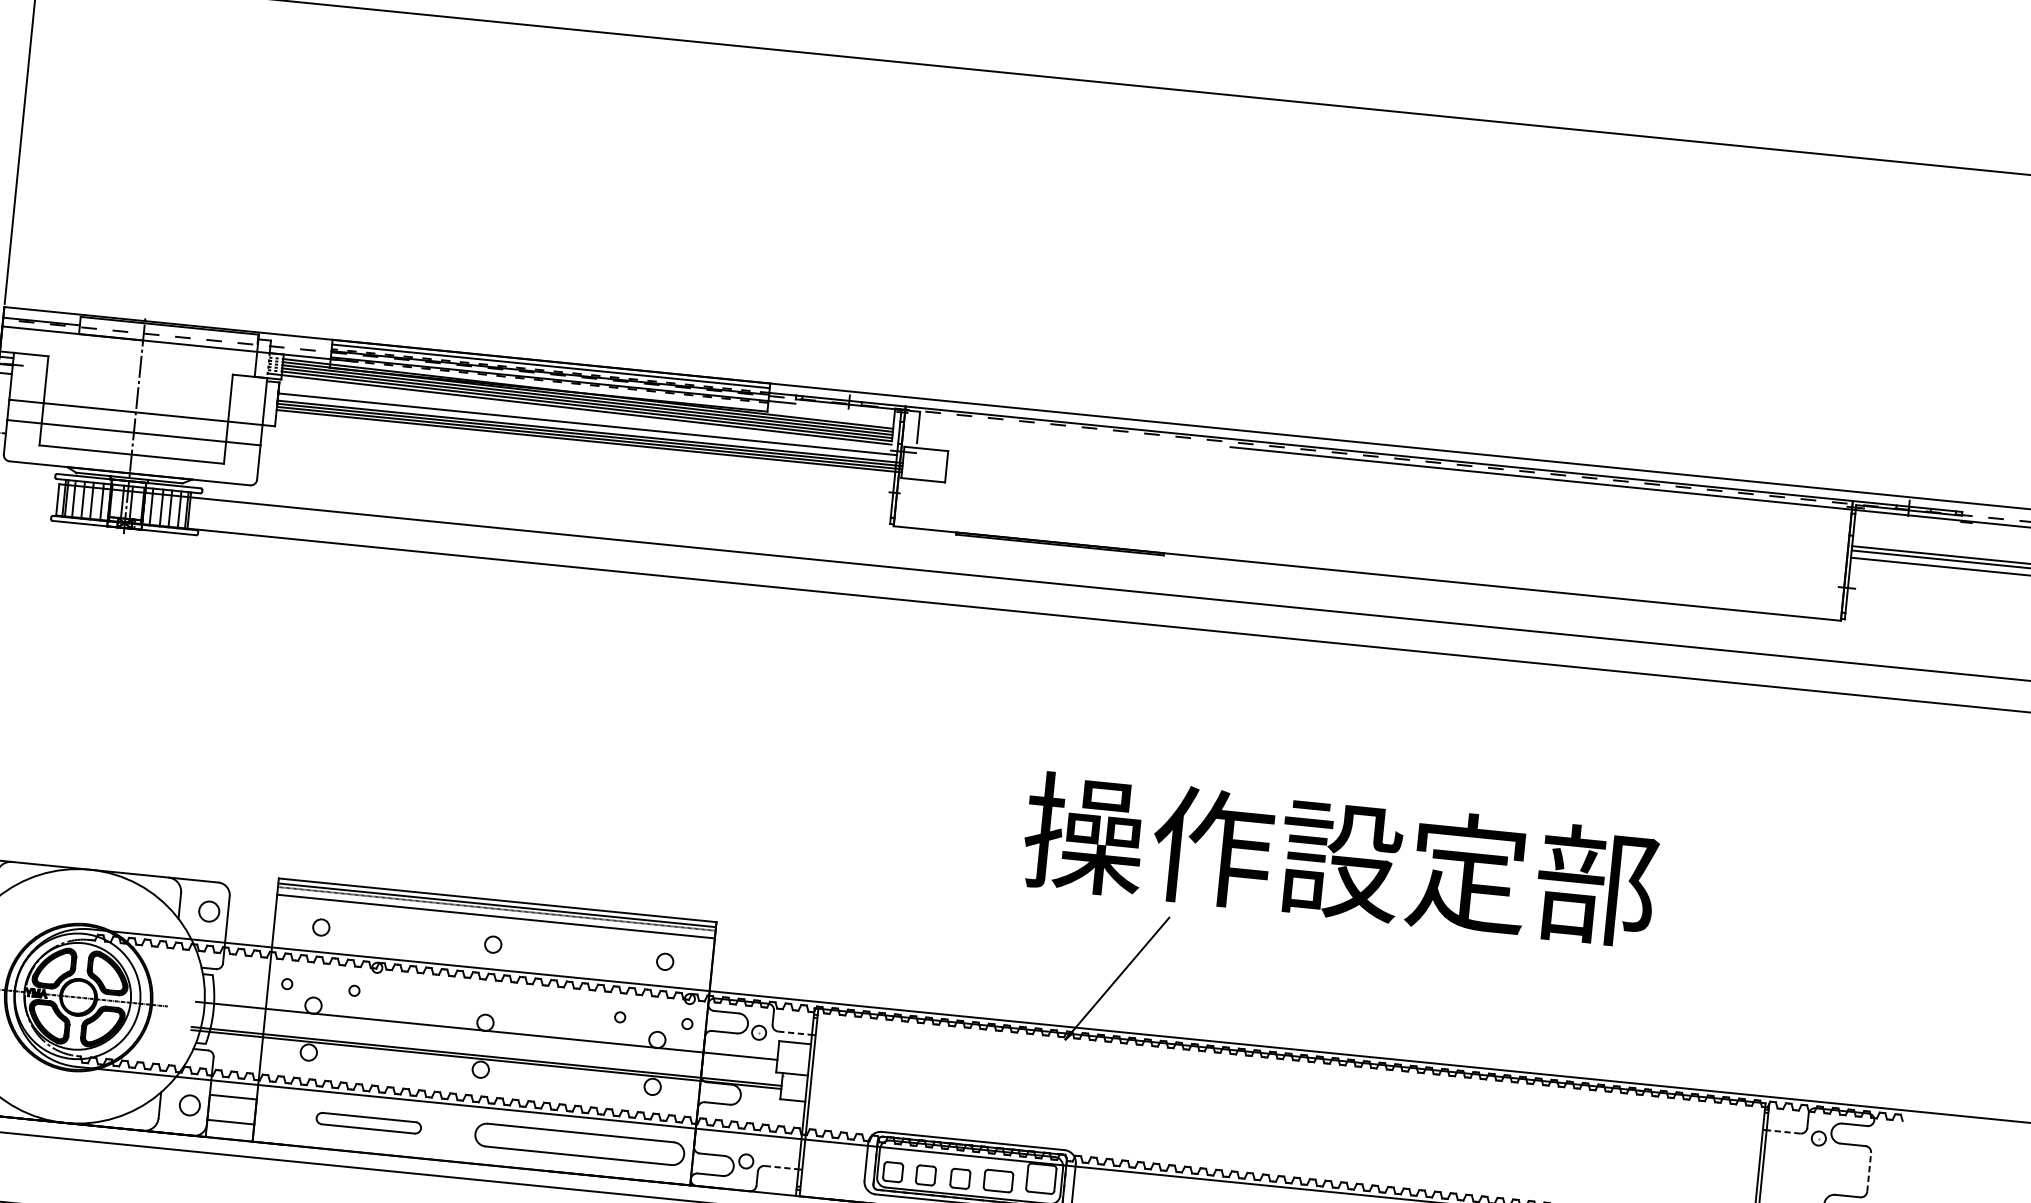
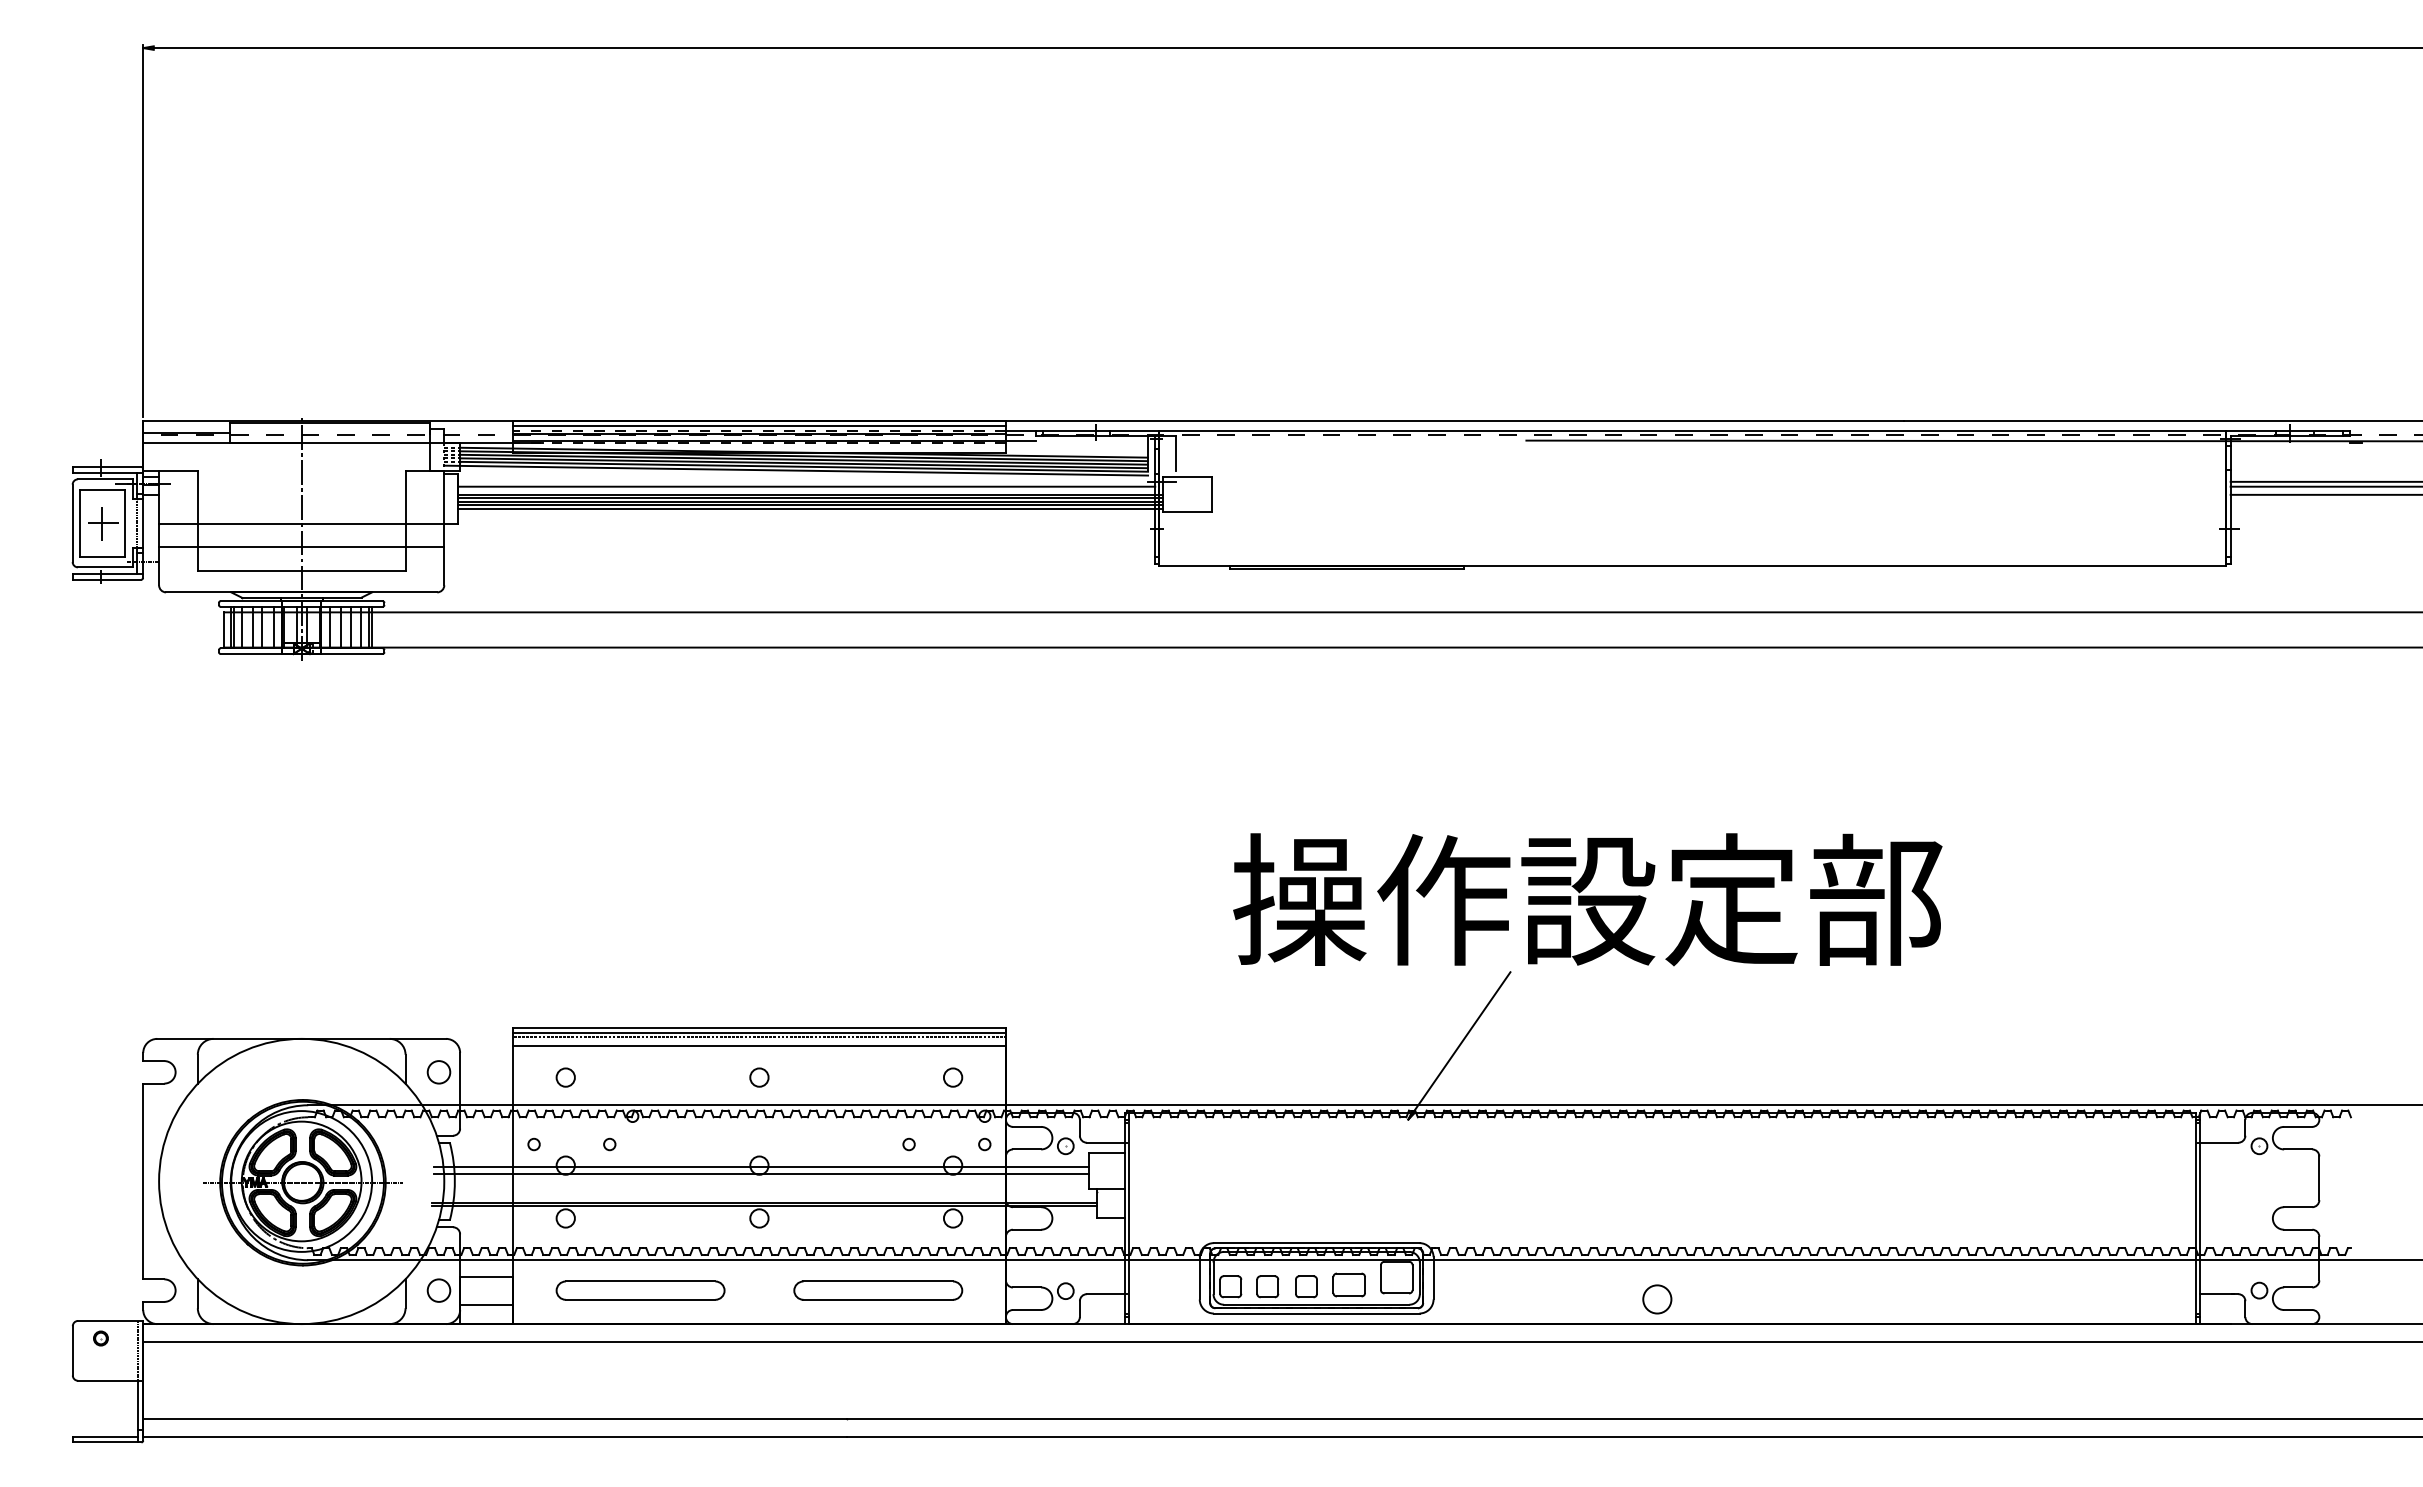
line: (589, 443) -> (810, 508), added
text: (1340, 859) -> (1587, 899), moved
line: (487, 1024) -> (761, 1167), added
line: (795, 1033) -> (1106, 1142), dashed -> solid
part: (368, 1123) -> (640, 1290), size x1.43
line: (1782, 1131) -> (2218, 1142), dashed -> solid
part: (580, 1144) -> (878, 1290), size x0.71
line: (782, 1168) -> (1106, 1294), dashed -> solid
line: (1869, 1172) -> (2319, 1178), dashed -> solid

